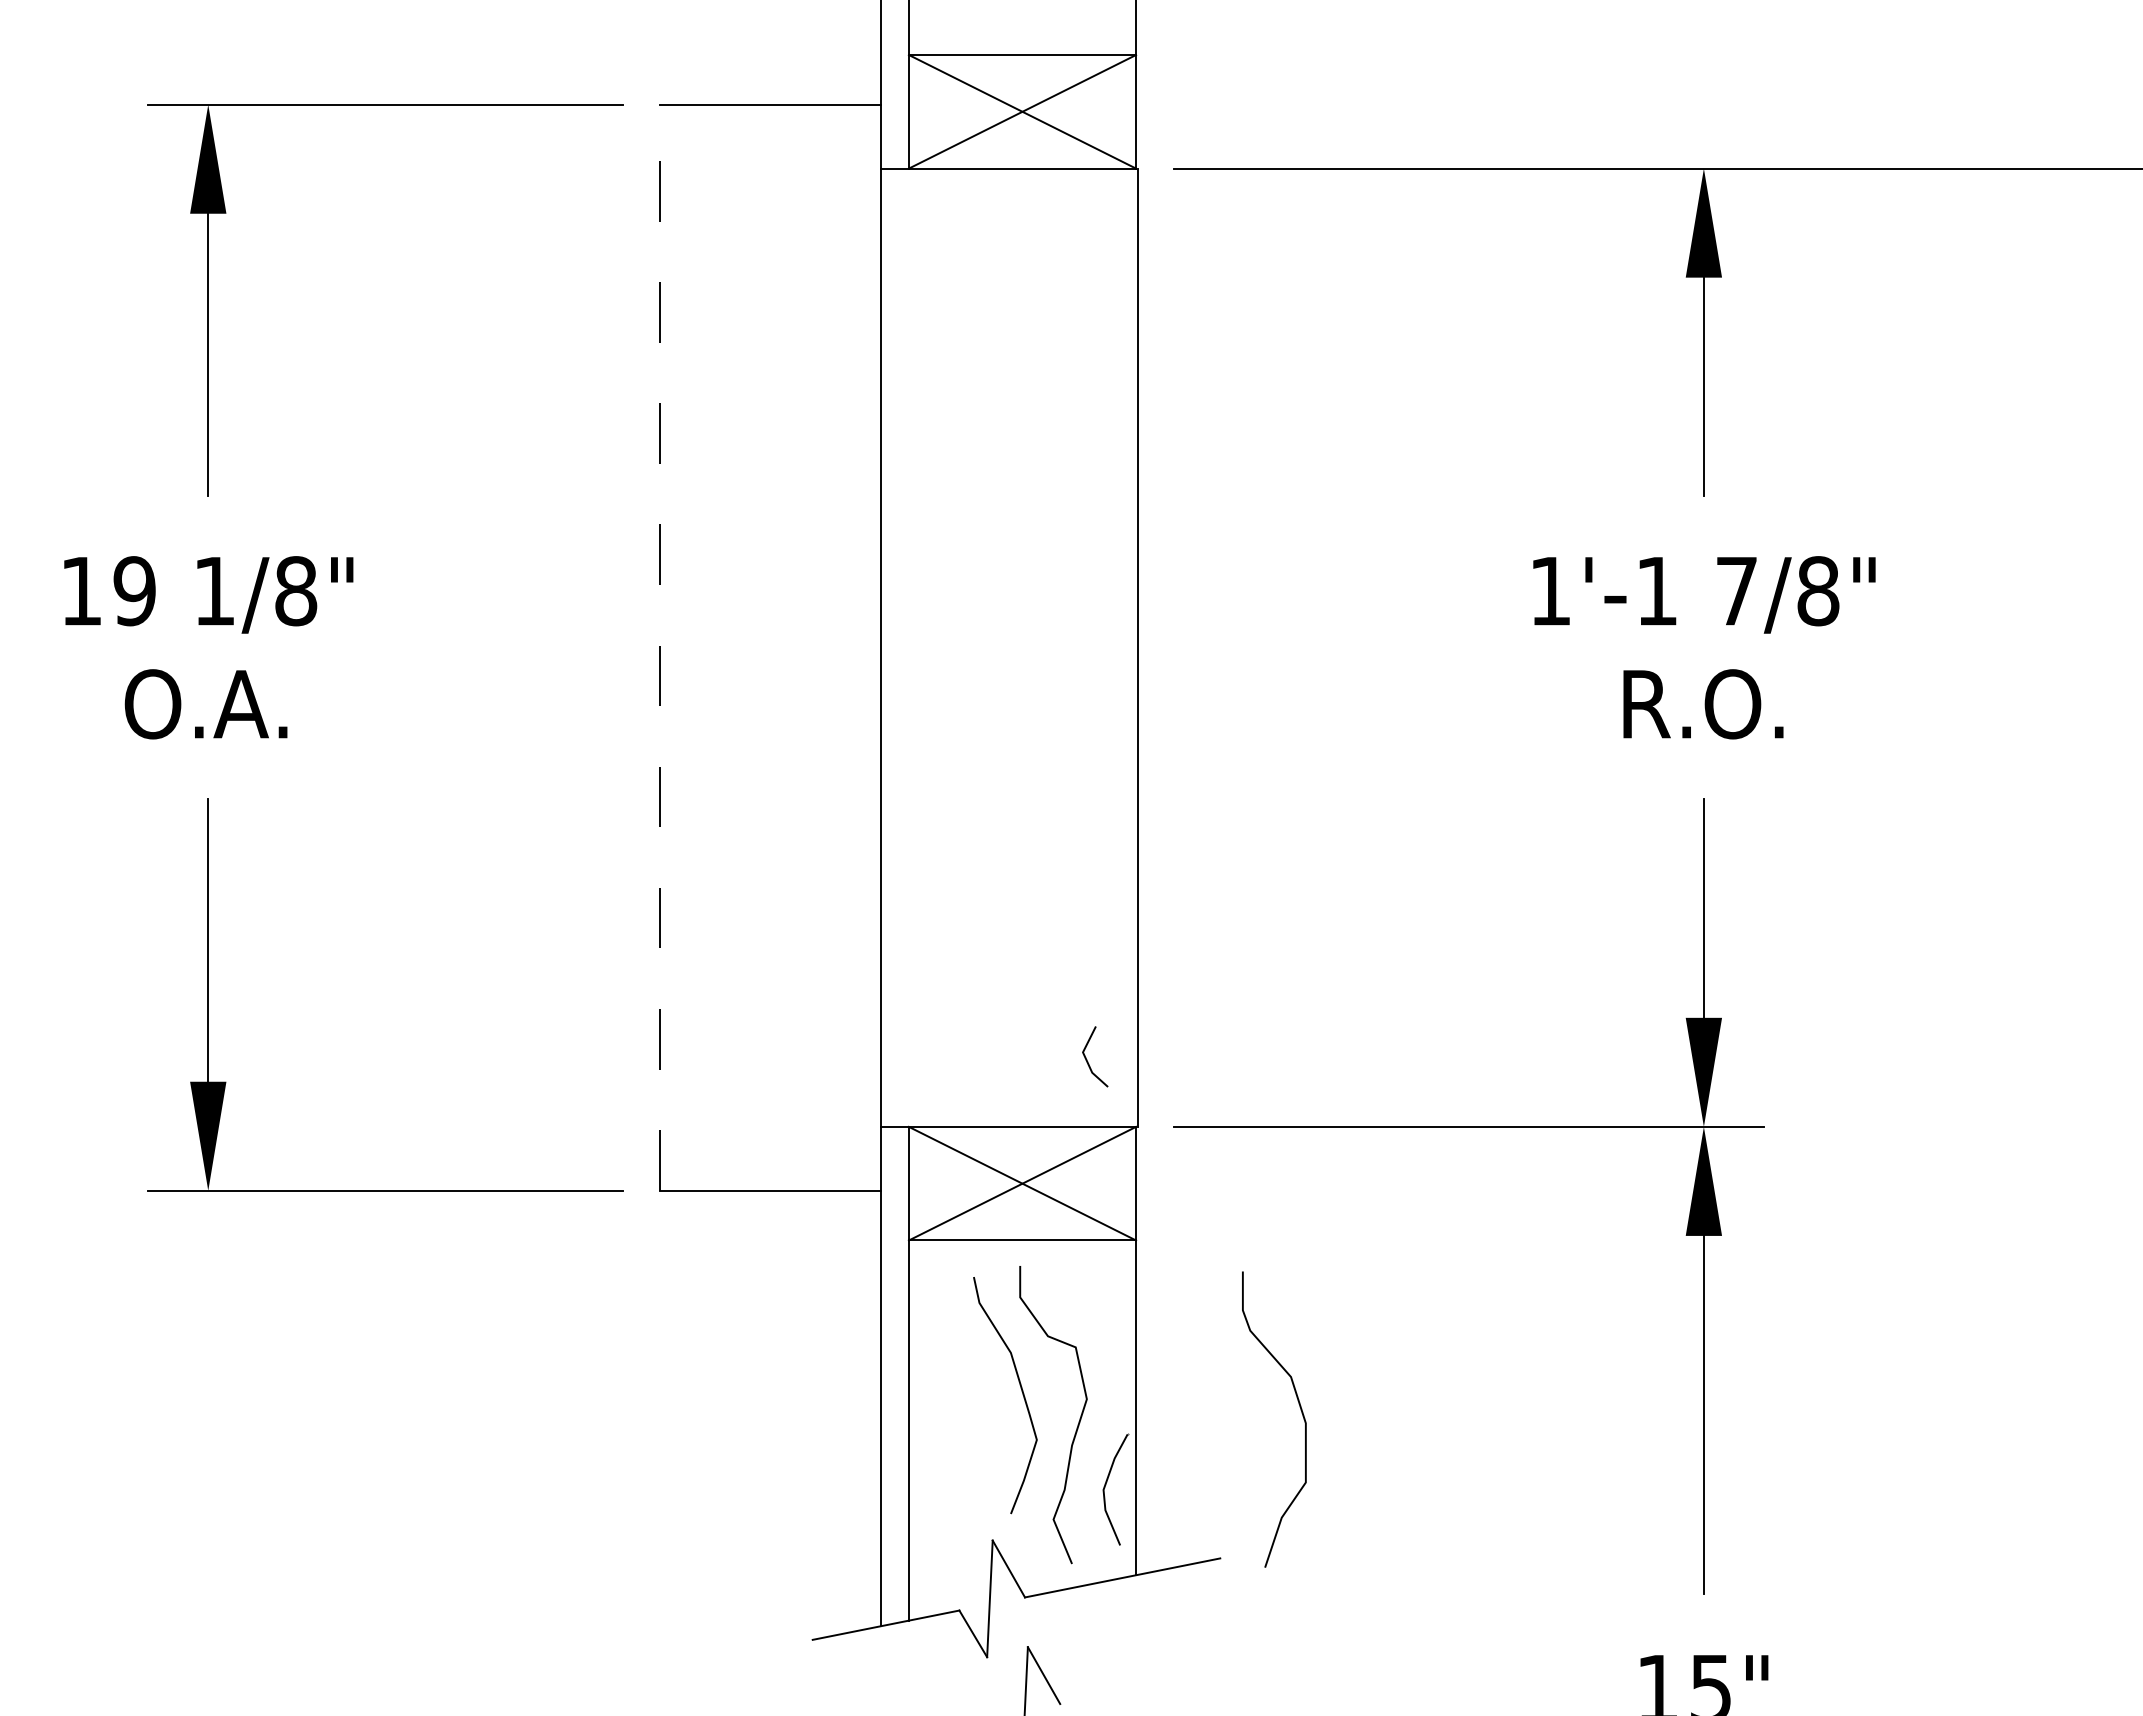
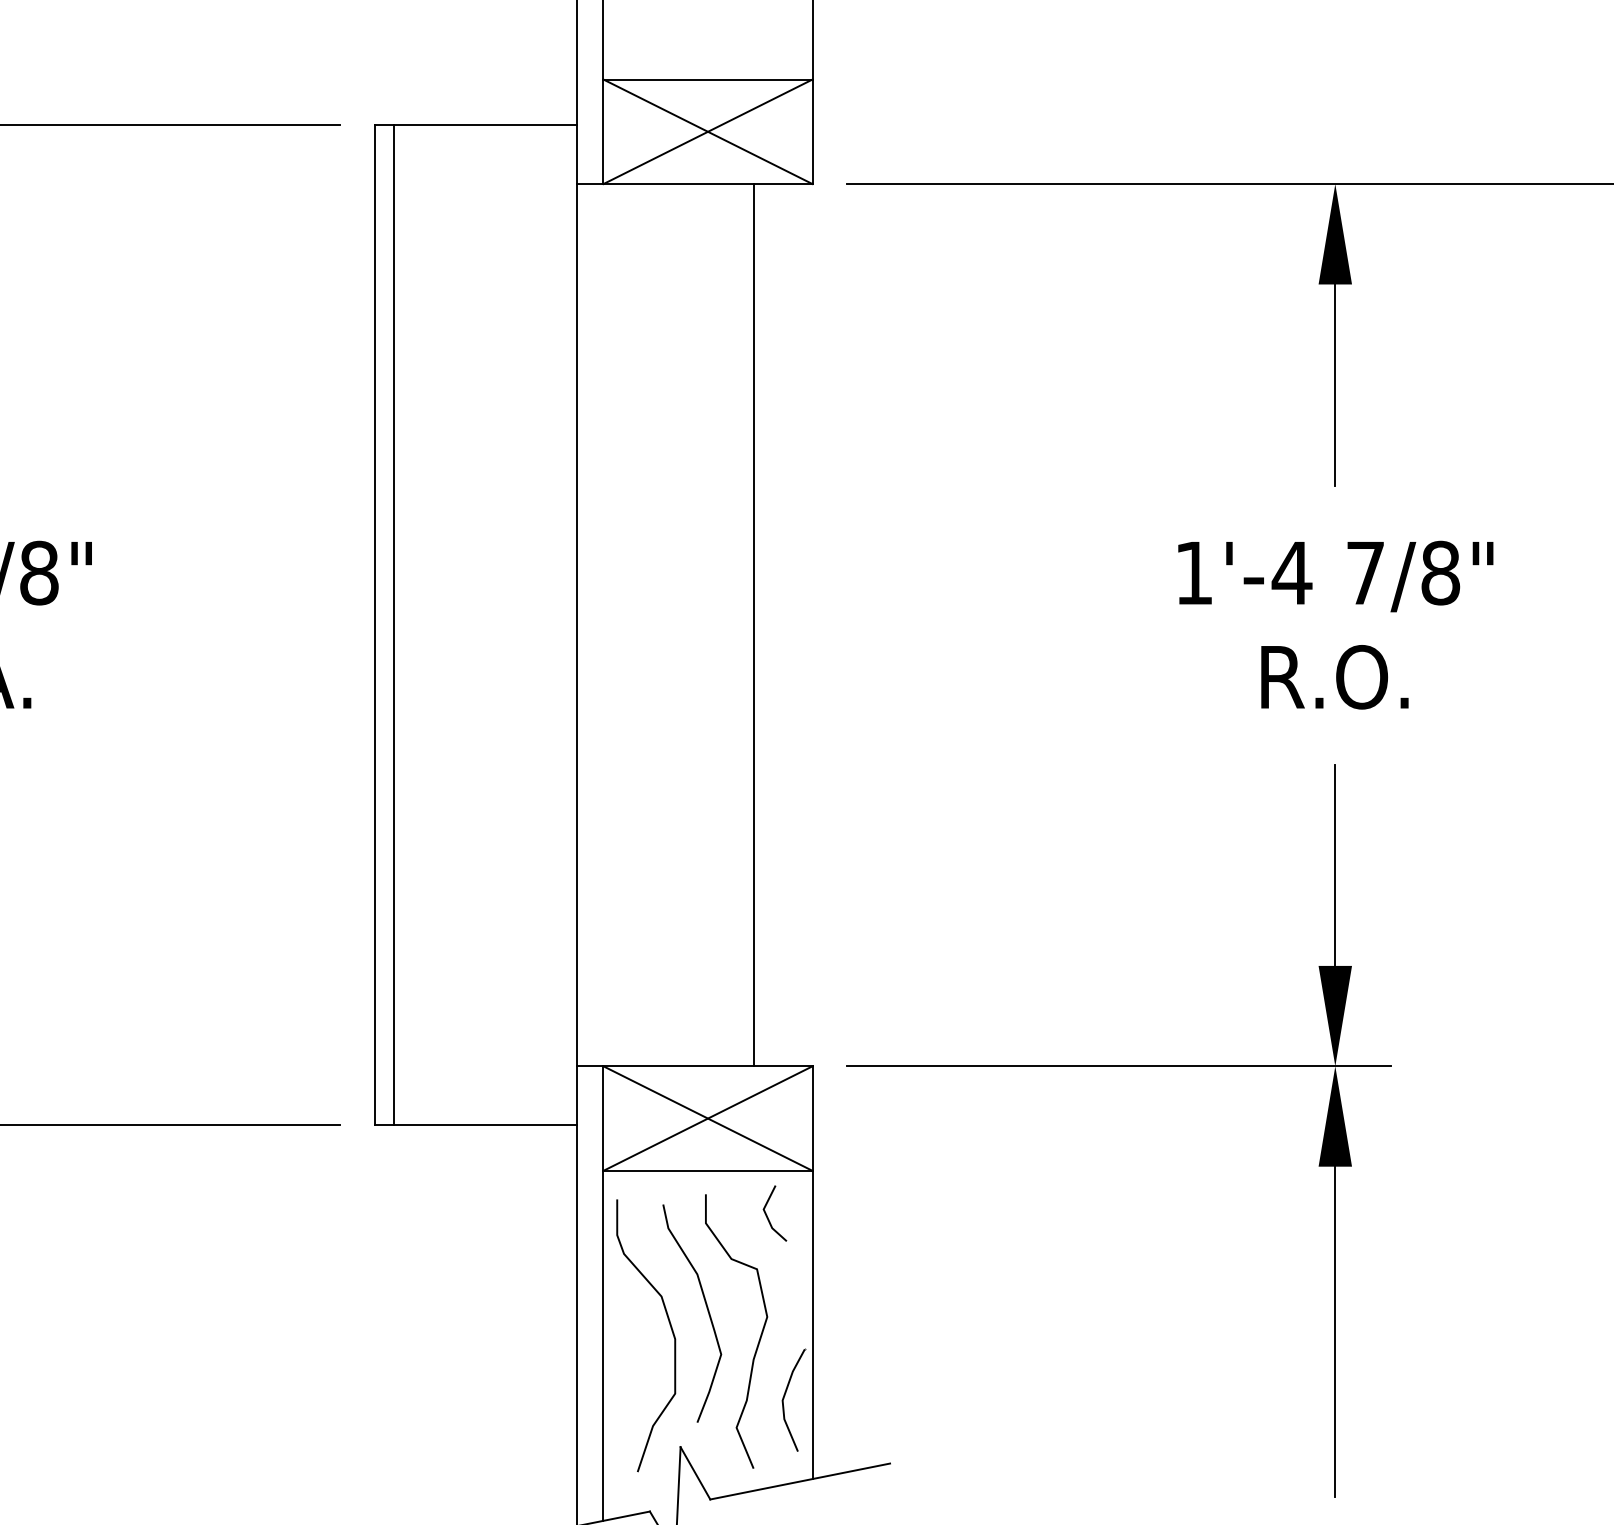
text: (1656, 591) -> (1291, 573), 1'-1 -> 1'-4
line: (660, 647) -> (374, 624), dashed -> solid
line: (681, 647) -> (394, 624), added
line: (1138, 647) -> (754, 624), moved
line: (1087, 1059) -> (767, 1215), moved
curve: (1300, 1410) -> (670, 1327), moved

